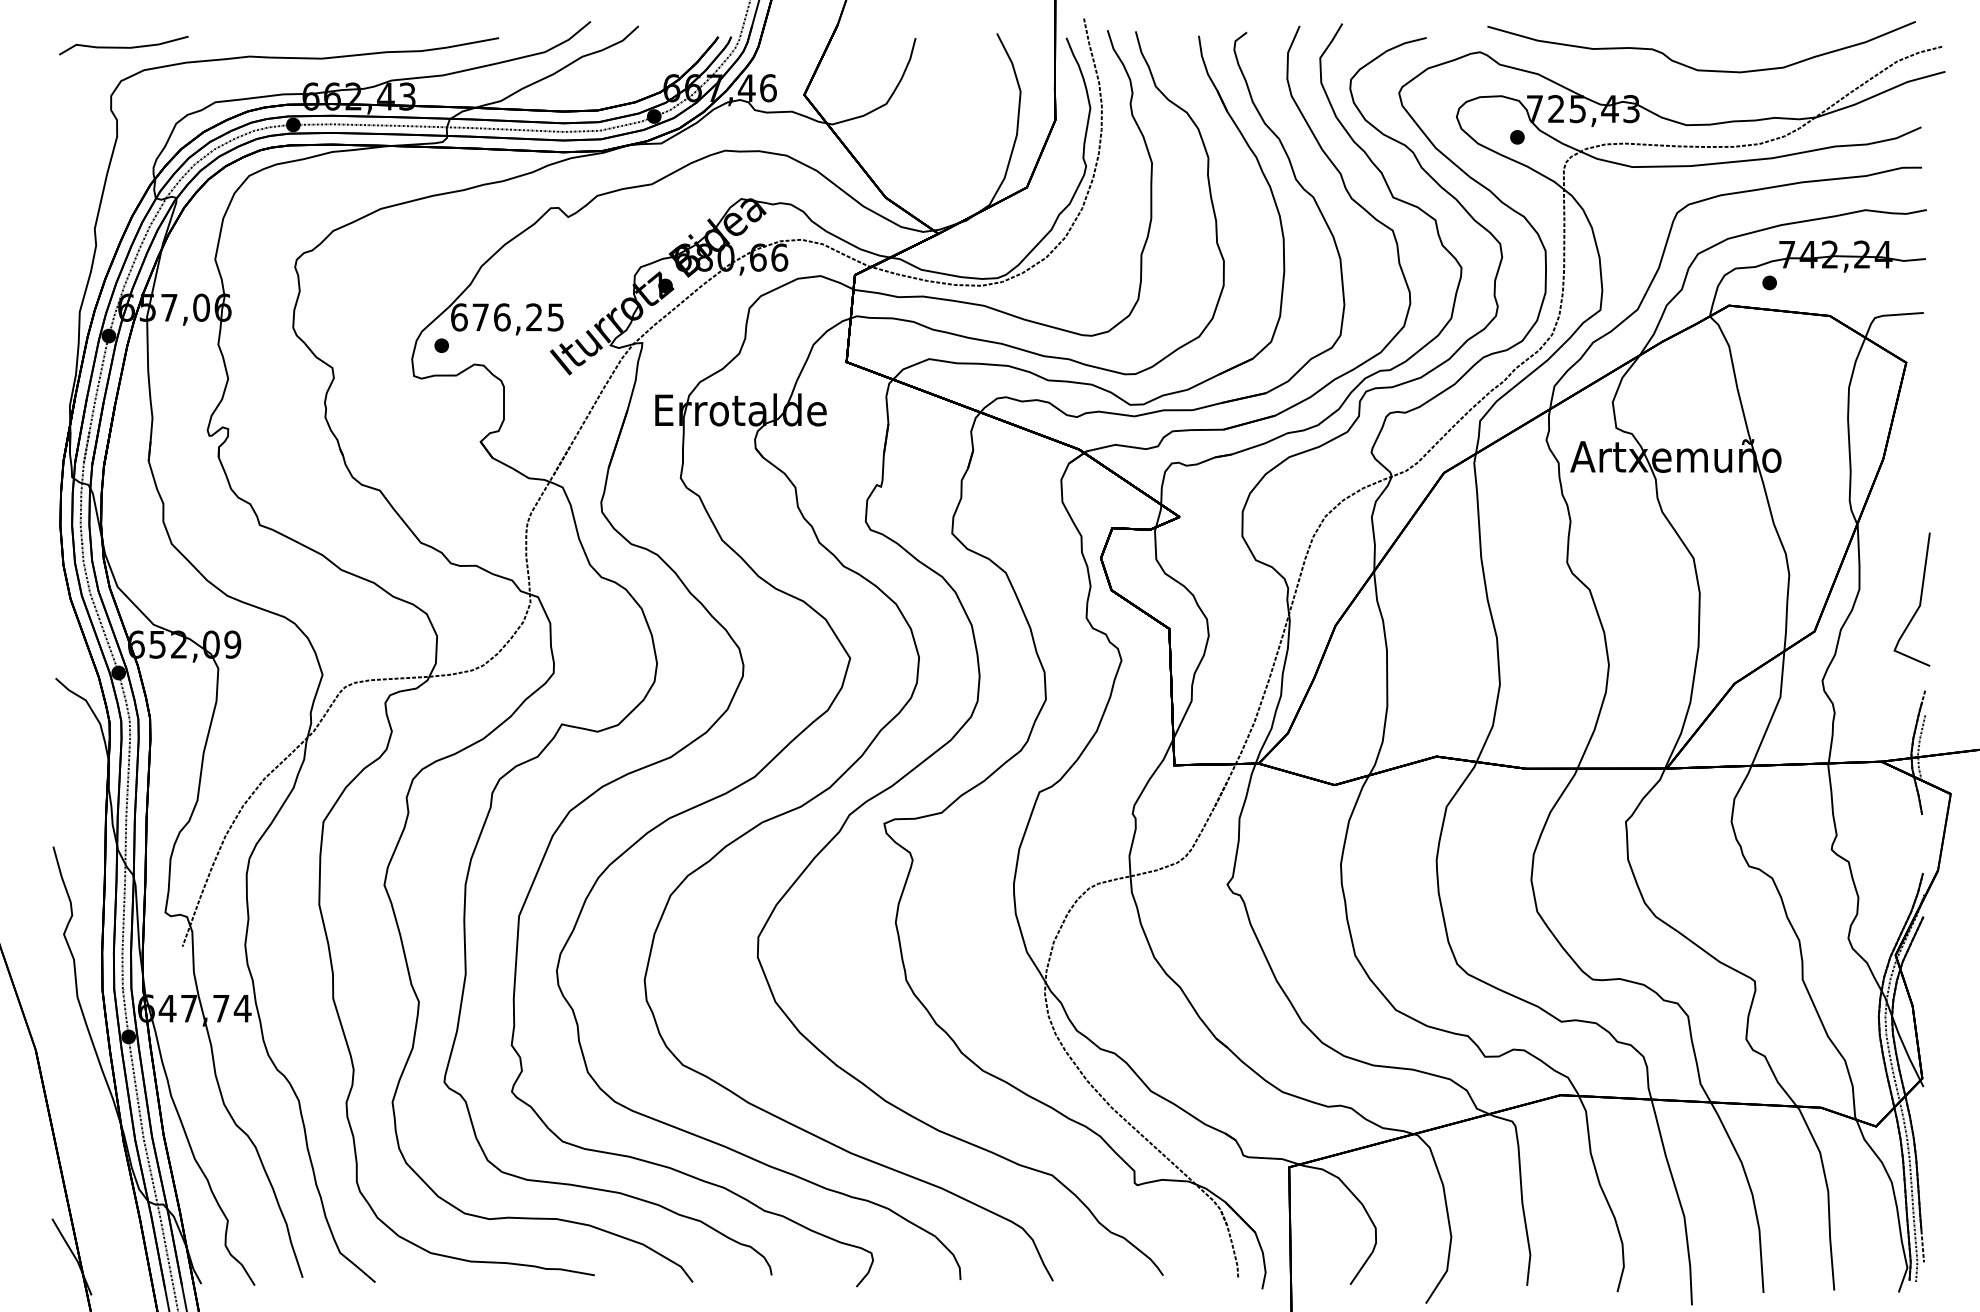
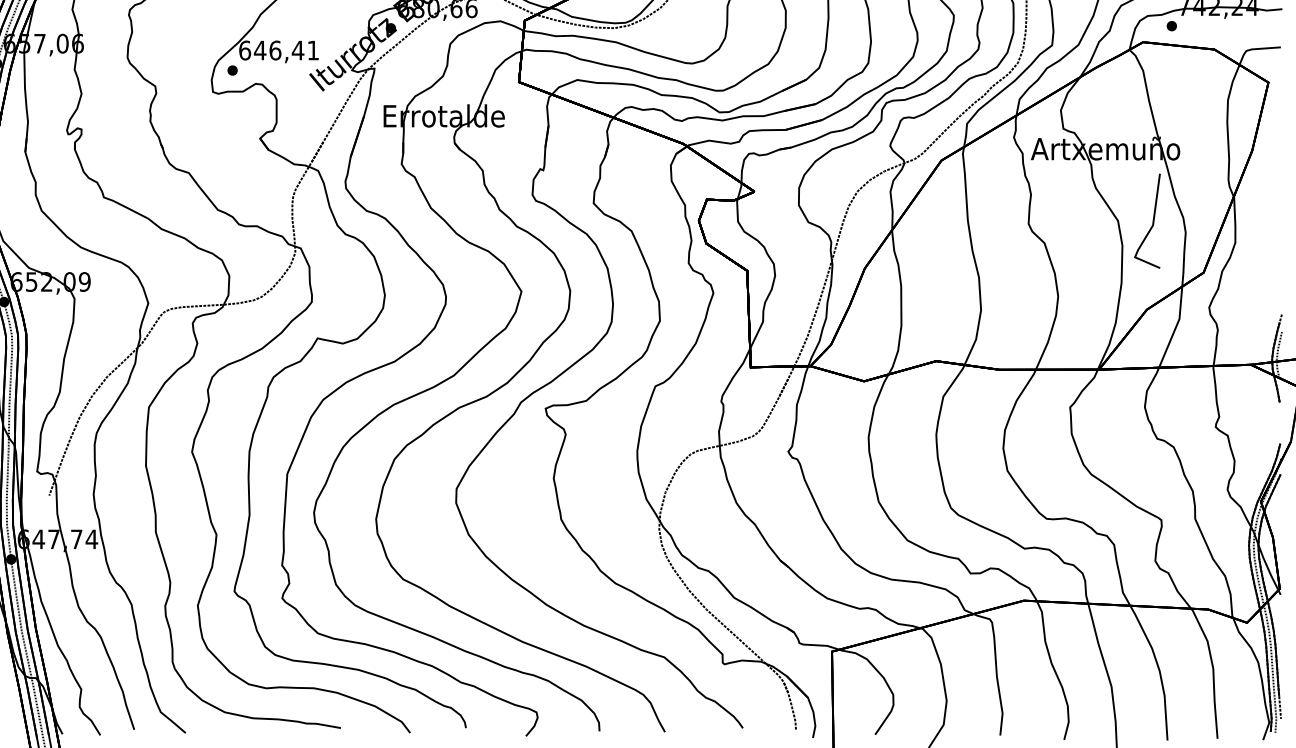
text: (517, 317) -> (286, 50), 676,25 -> 646,41
part: (1919, 600) -> (1152, 221), moved

